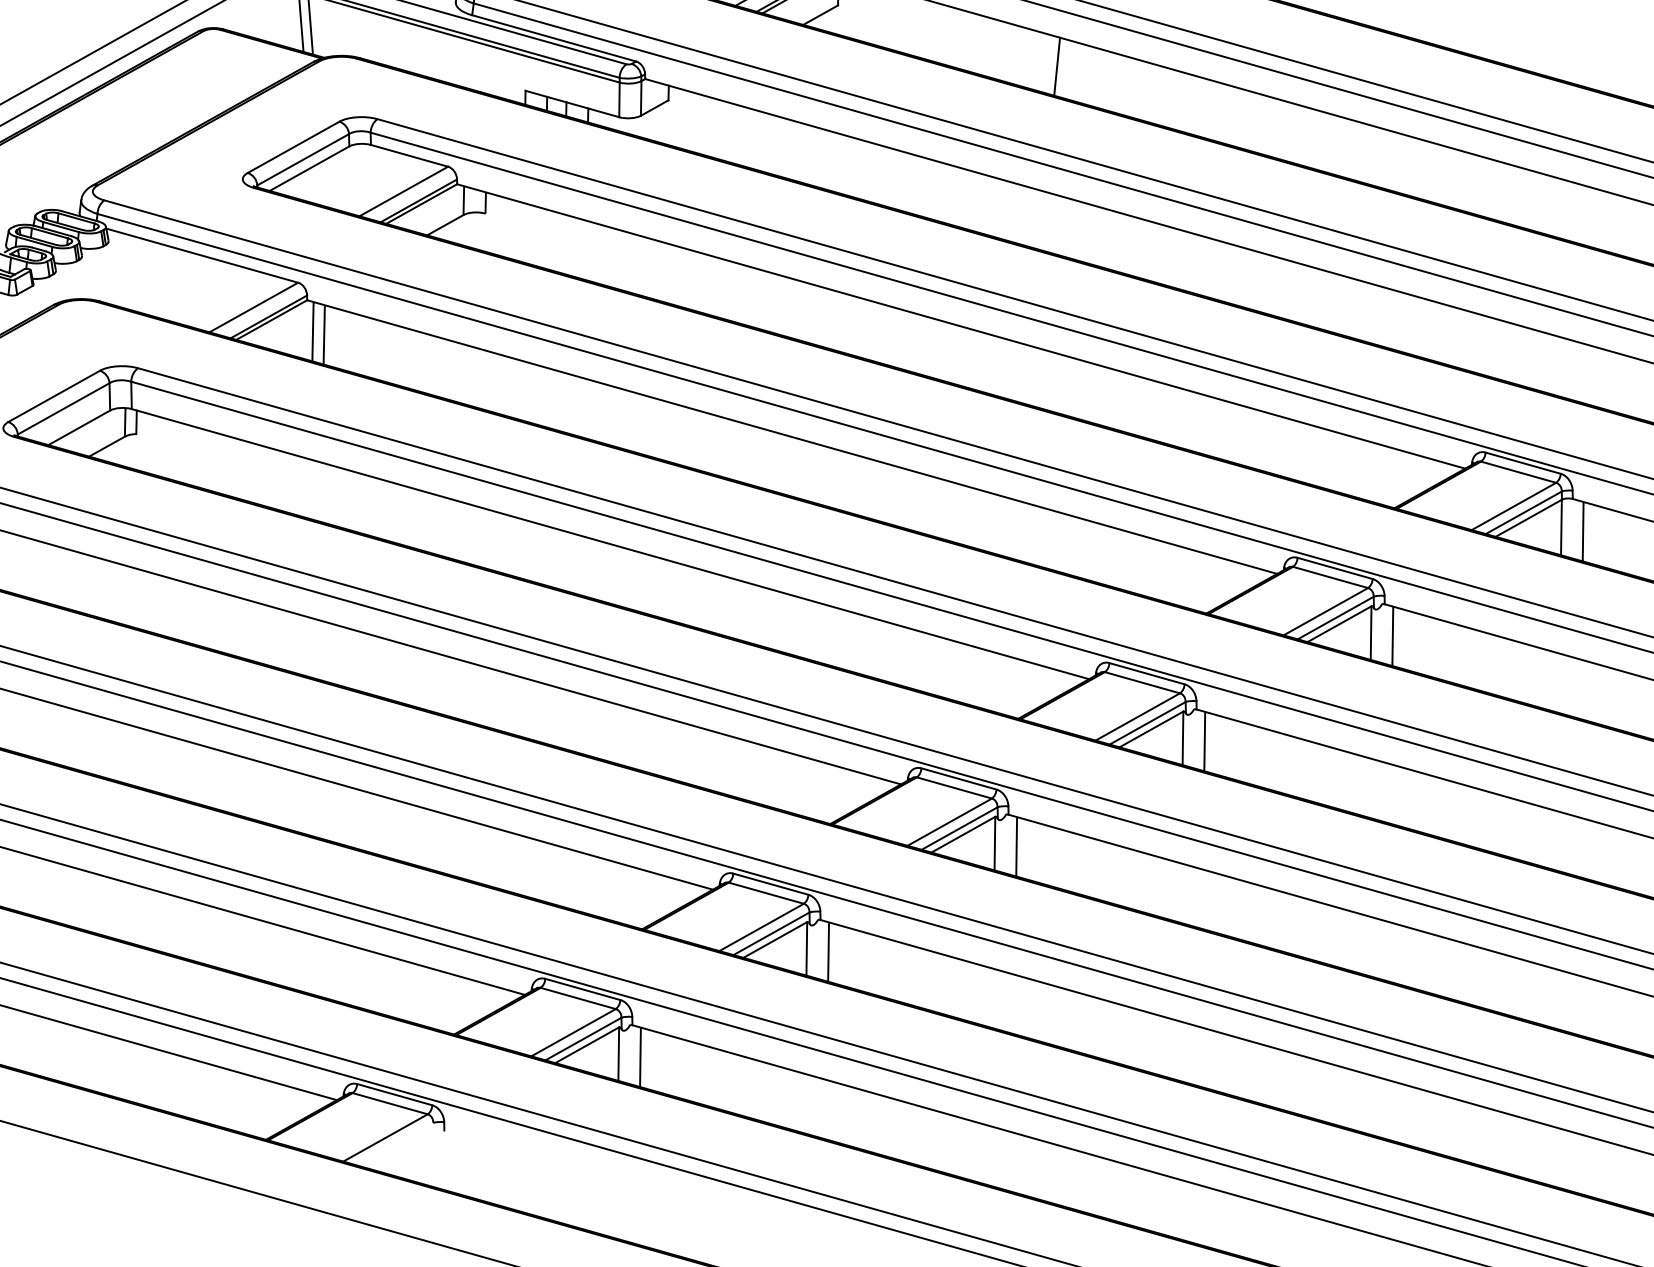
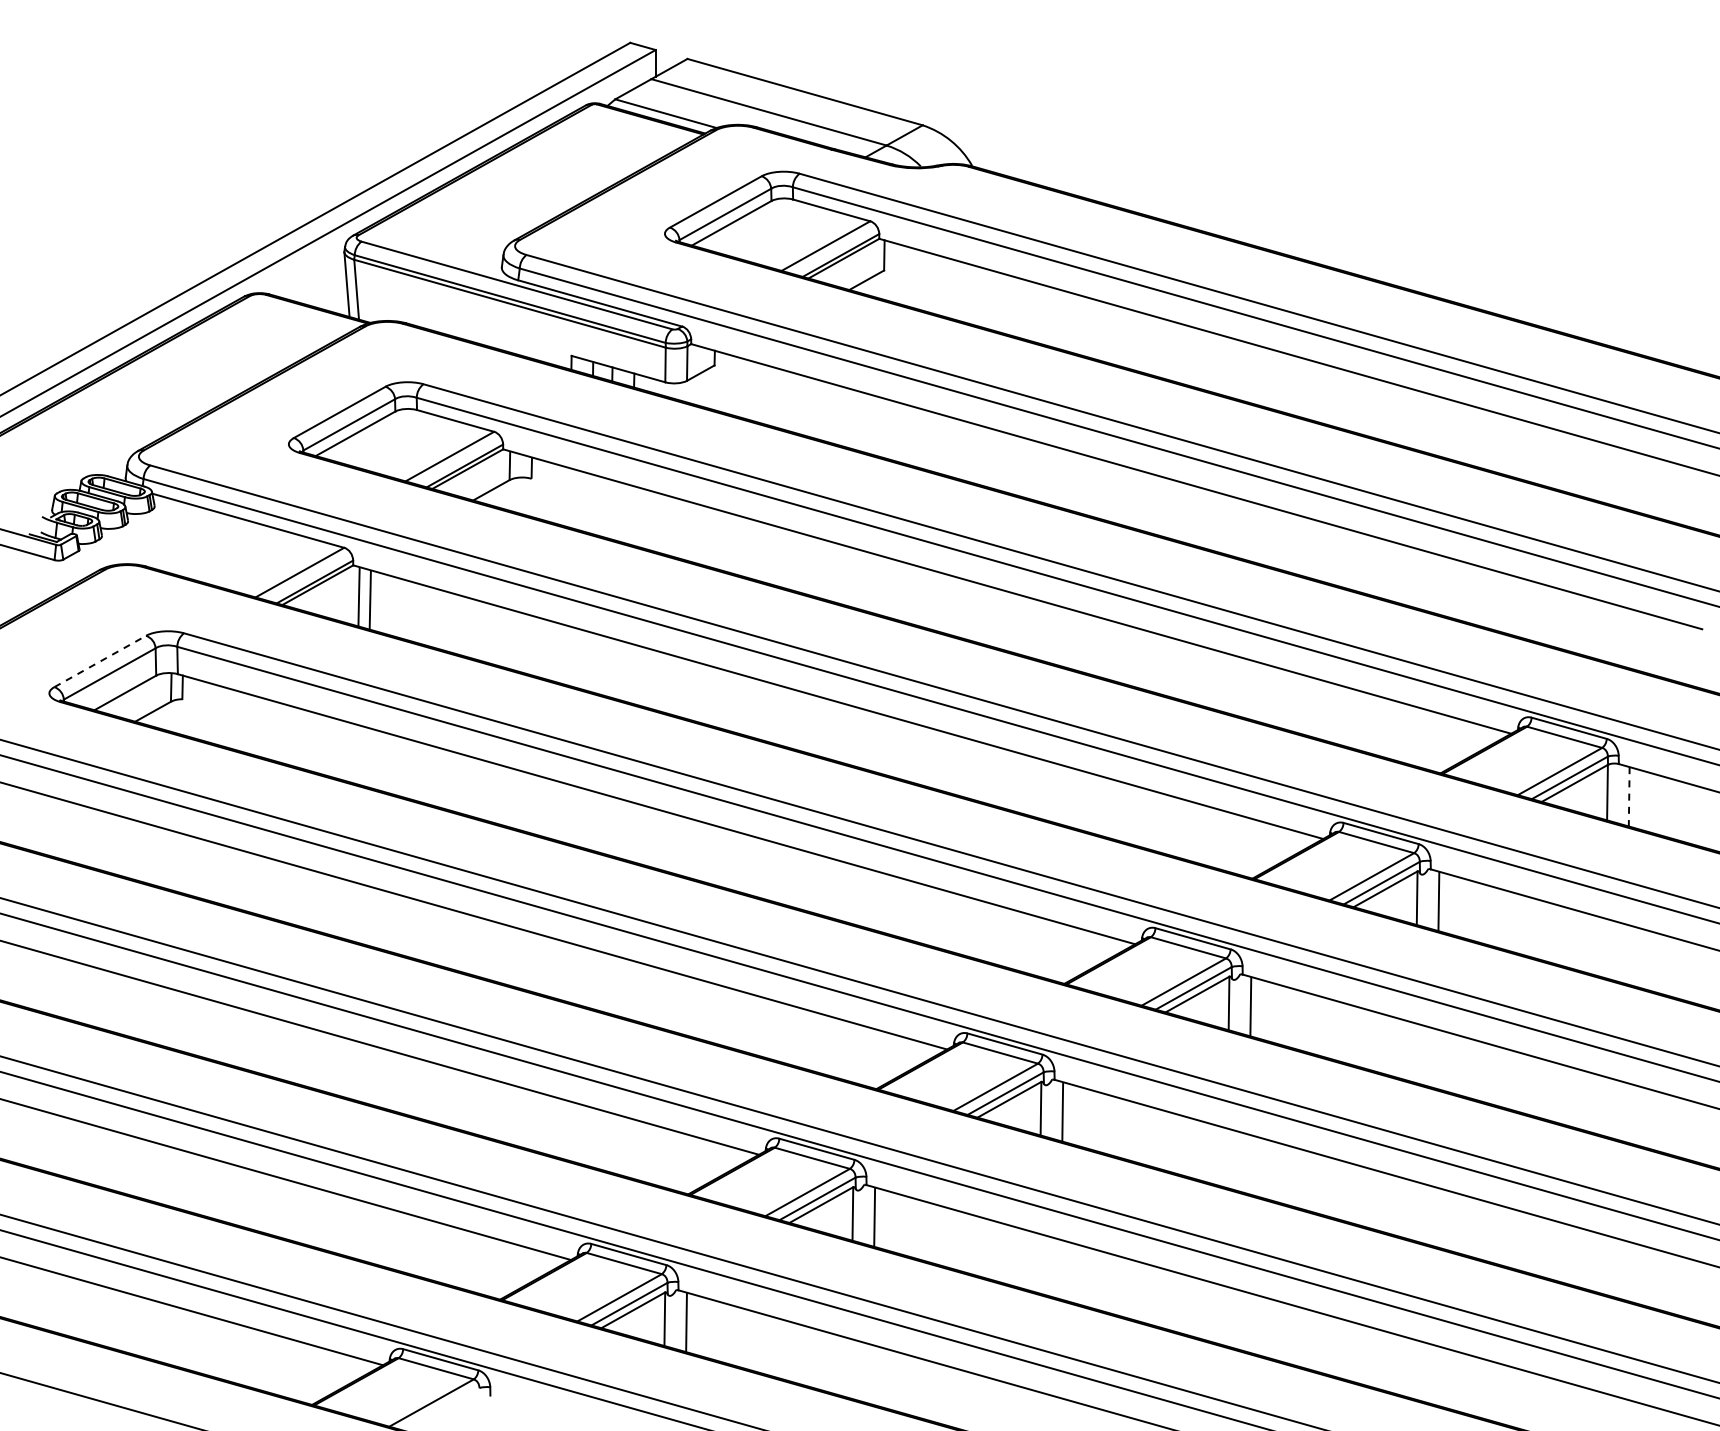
line: (1057, 66) -> (1103, 331), removed
line: (54, 396) -> (100, 661), solid -> dashed
line: (1583, 531) -> (1629, 796), solid -> dashed

